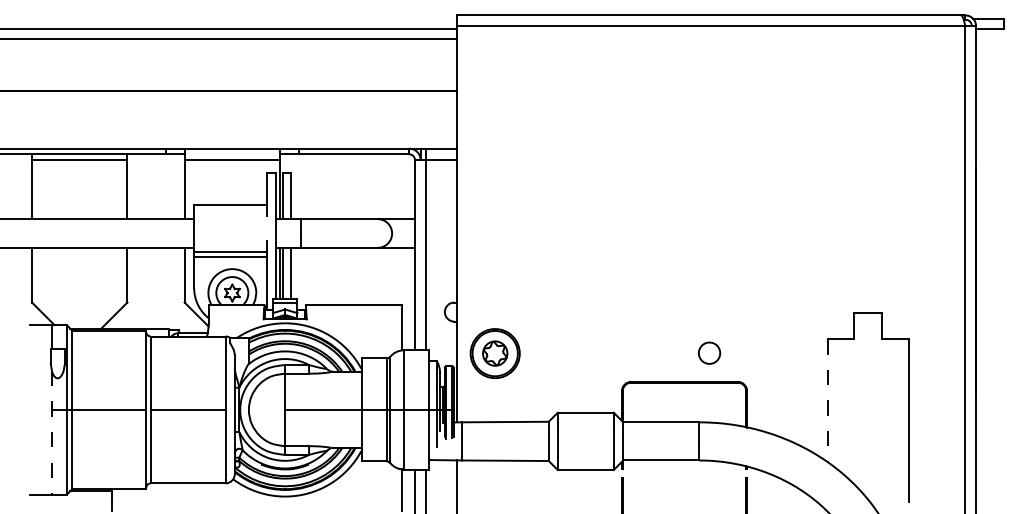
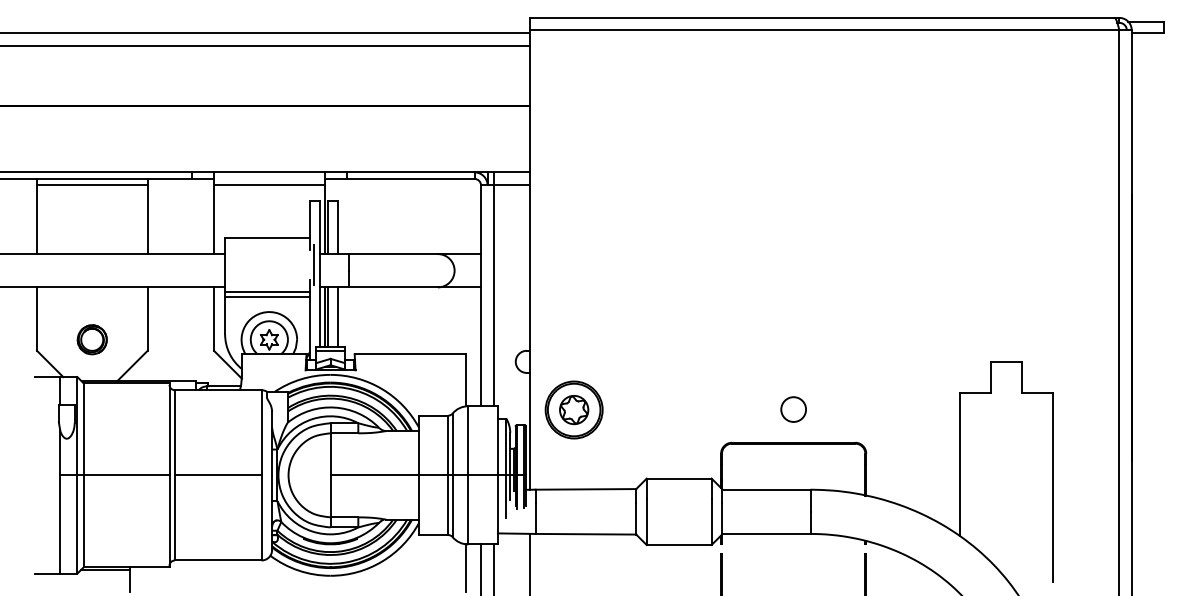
line: (270, 228) -> (313, 264), added
part: (78, 292) -> (91, 339), added
circle: (709, 353) -> (793, 409), moved
line: (827, 401) -> (959, 465), dashed -> solid
line: (52, 433) -> (60, 502), dashed -> solid

